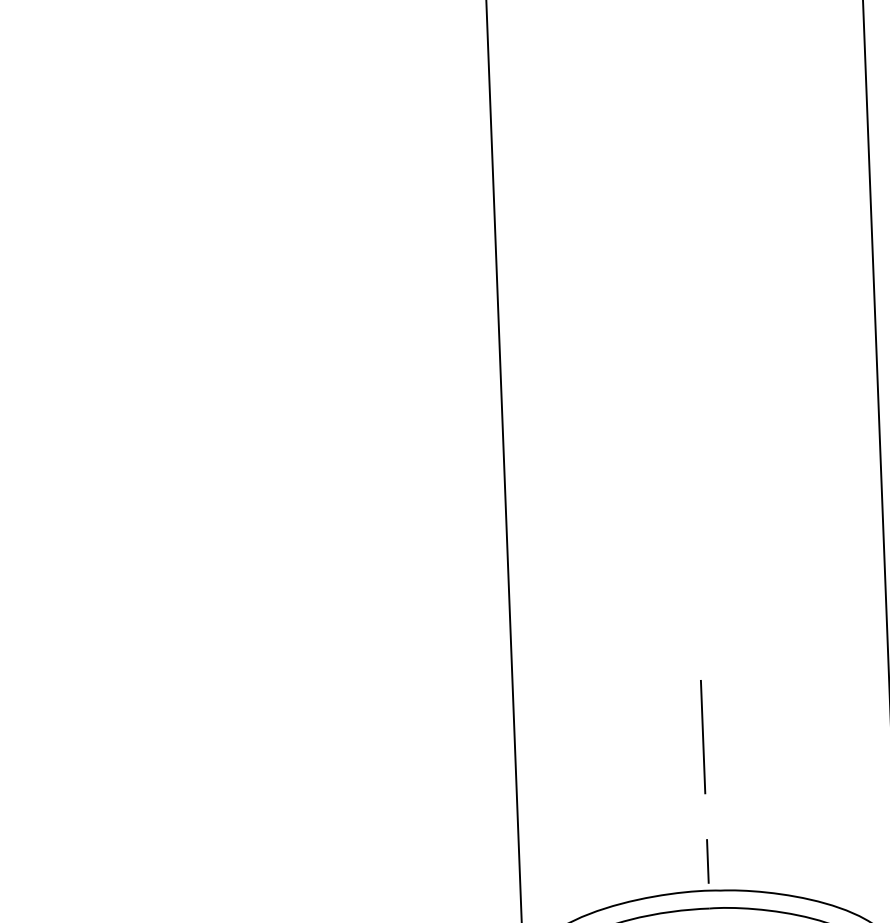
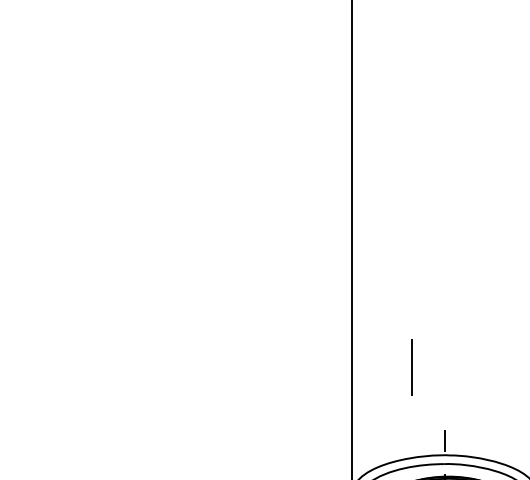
line: (702, 737) -> (411, 367), moved

